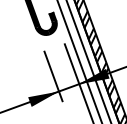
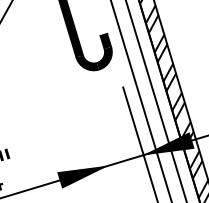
line: (53, 76) -> (101, 140), removed

